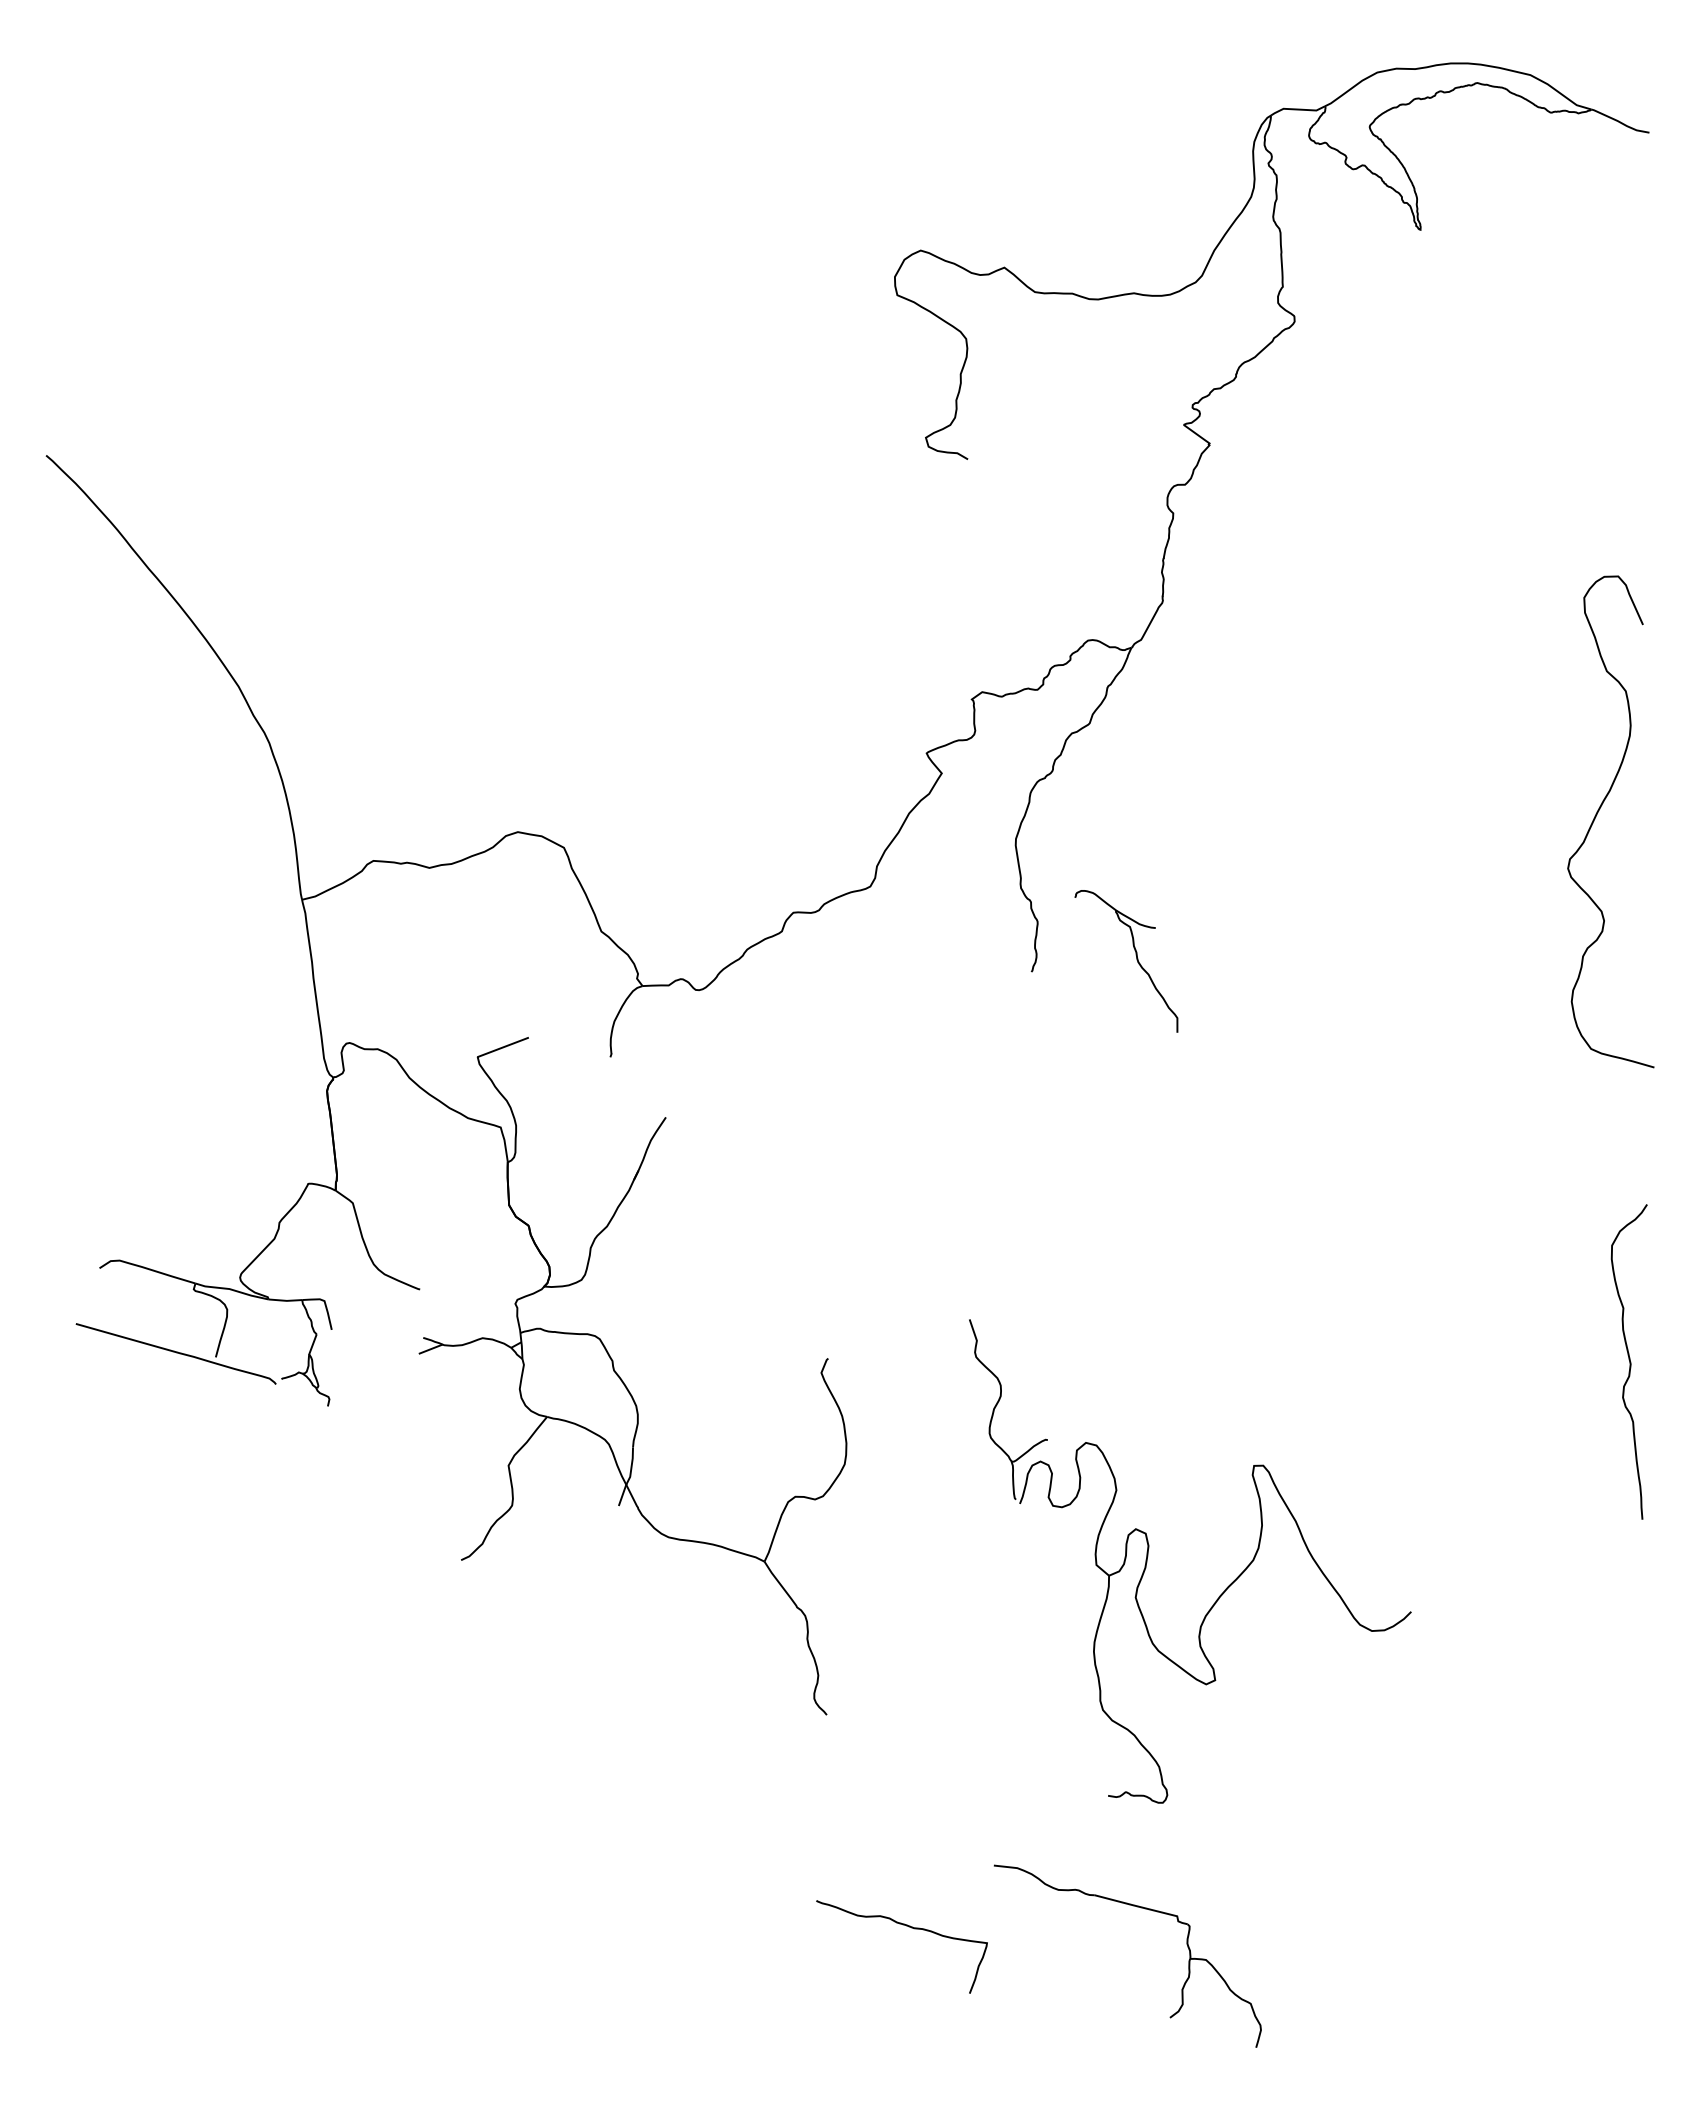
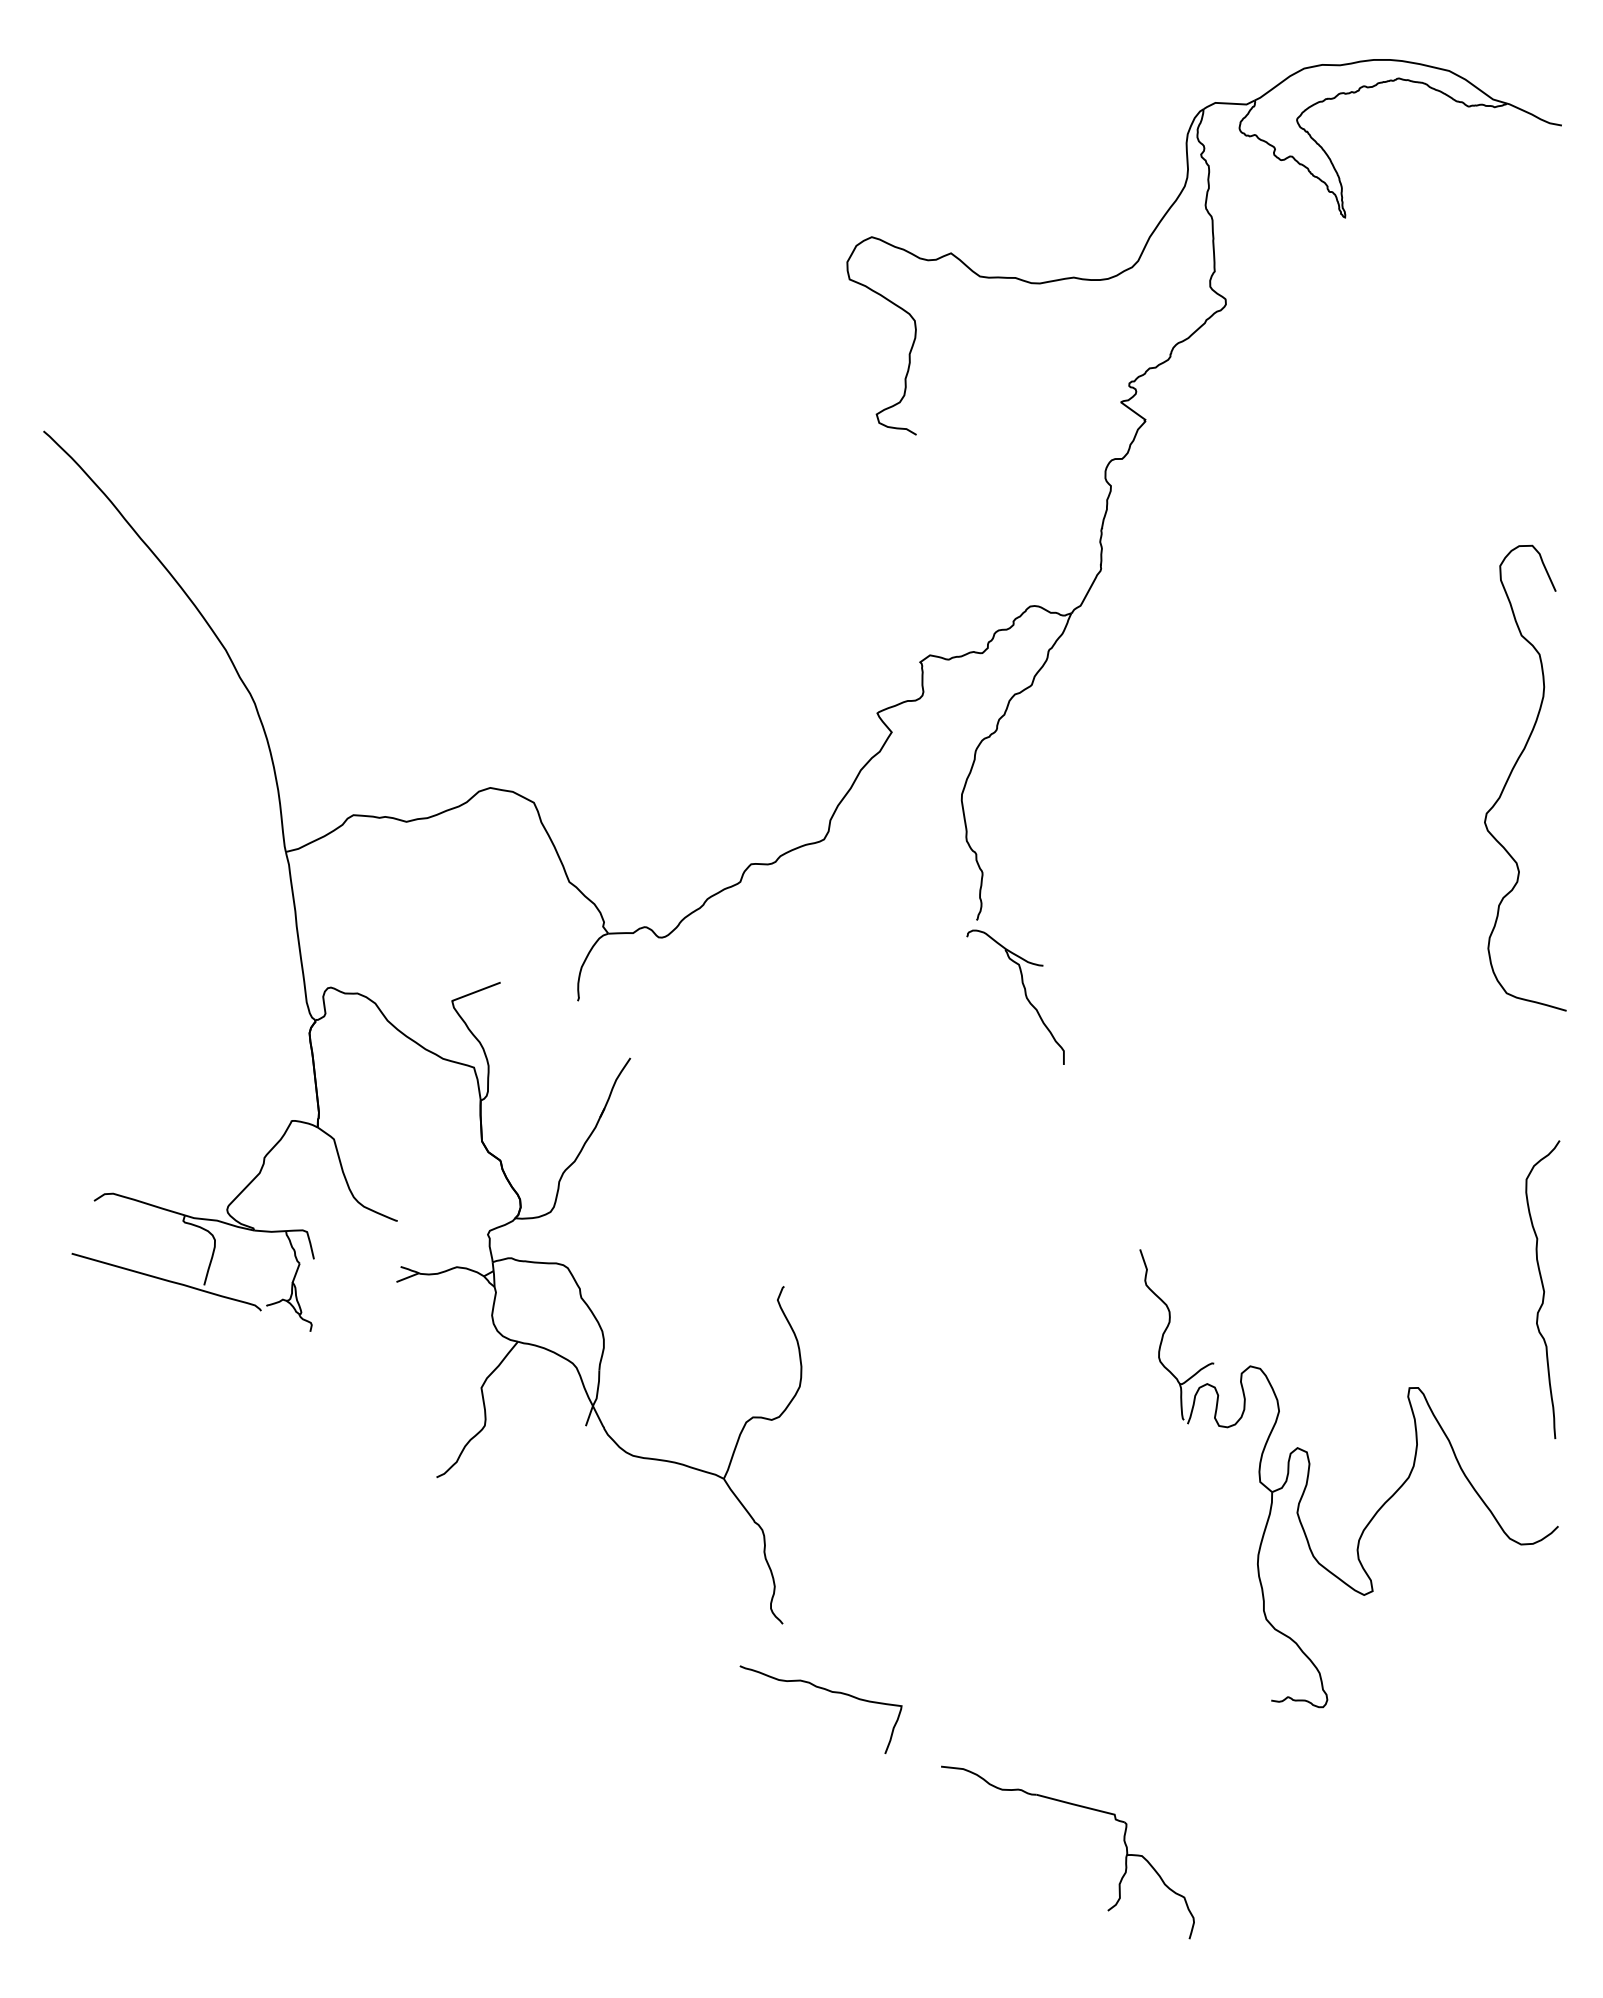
part: (1135, 958) -> (1024, 994), moved
part: (1148, 1557) -> (1309, 1474), moved
curve: (906, 1926) -> (825, 1690), moved

